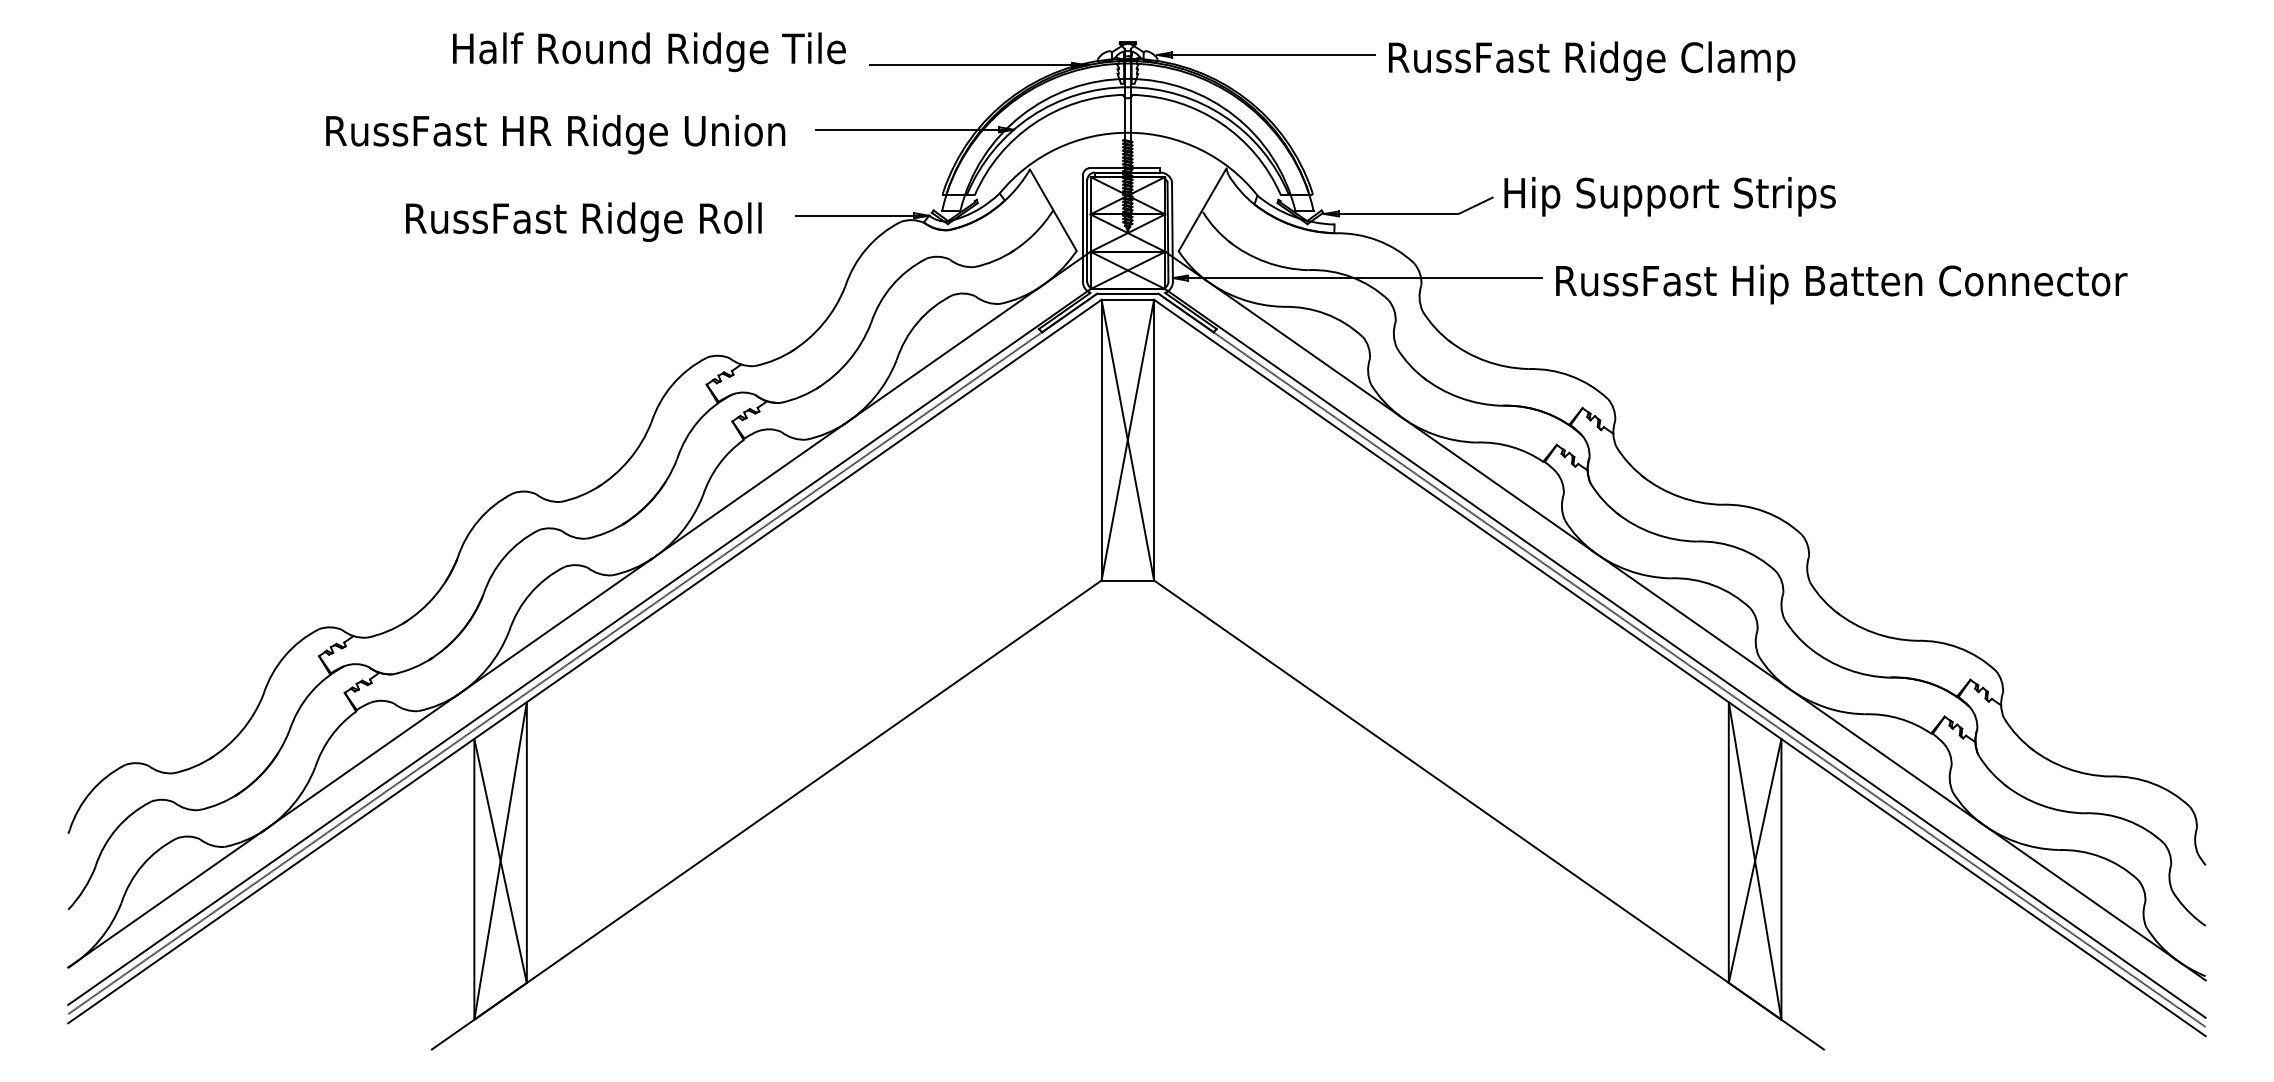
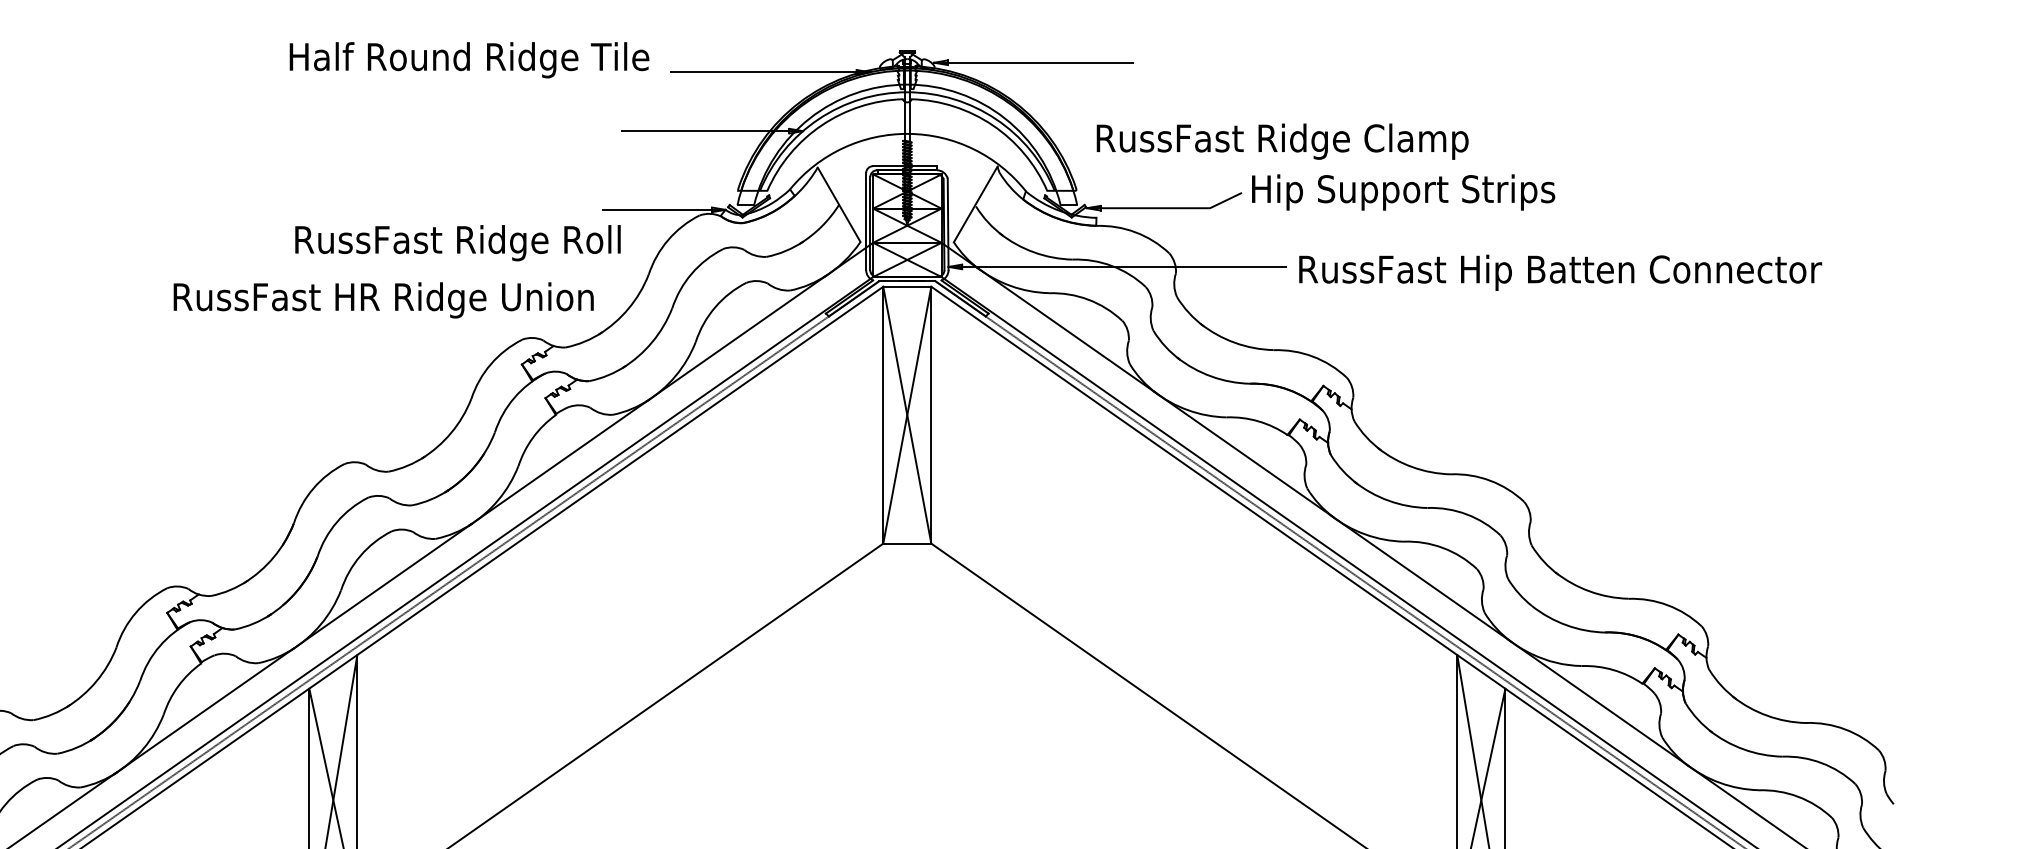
text: (1592, 61) -> (1283, 141), moved
text: (555, 134) -> (383, 300), moved
text: (583, 221) -> (457, 242), moved

